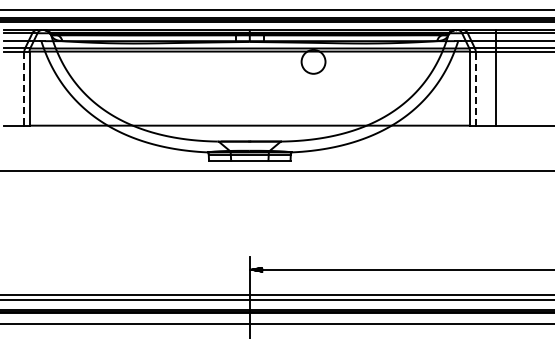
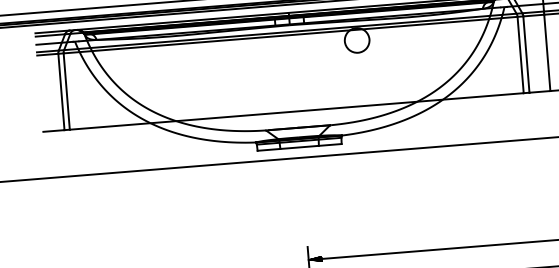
line: (475, 88) -> (526, 54), dashed -> solid
line: (24, 89) -> (61, 92), dashed -> solid

